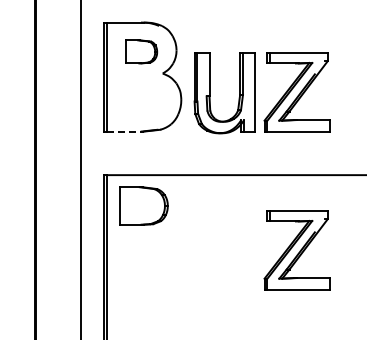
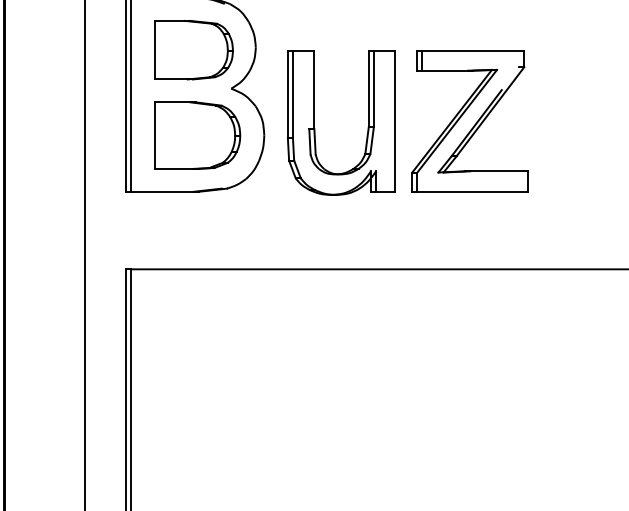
part: (141, 51) -> (193, 49), size x1.43
line: (125, 131) -> (164, 191), dashed -> solid
part: (143, 205) -> (197, 134), moved
part: (296, 250) -> (469, 403), removed

